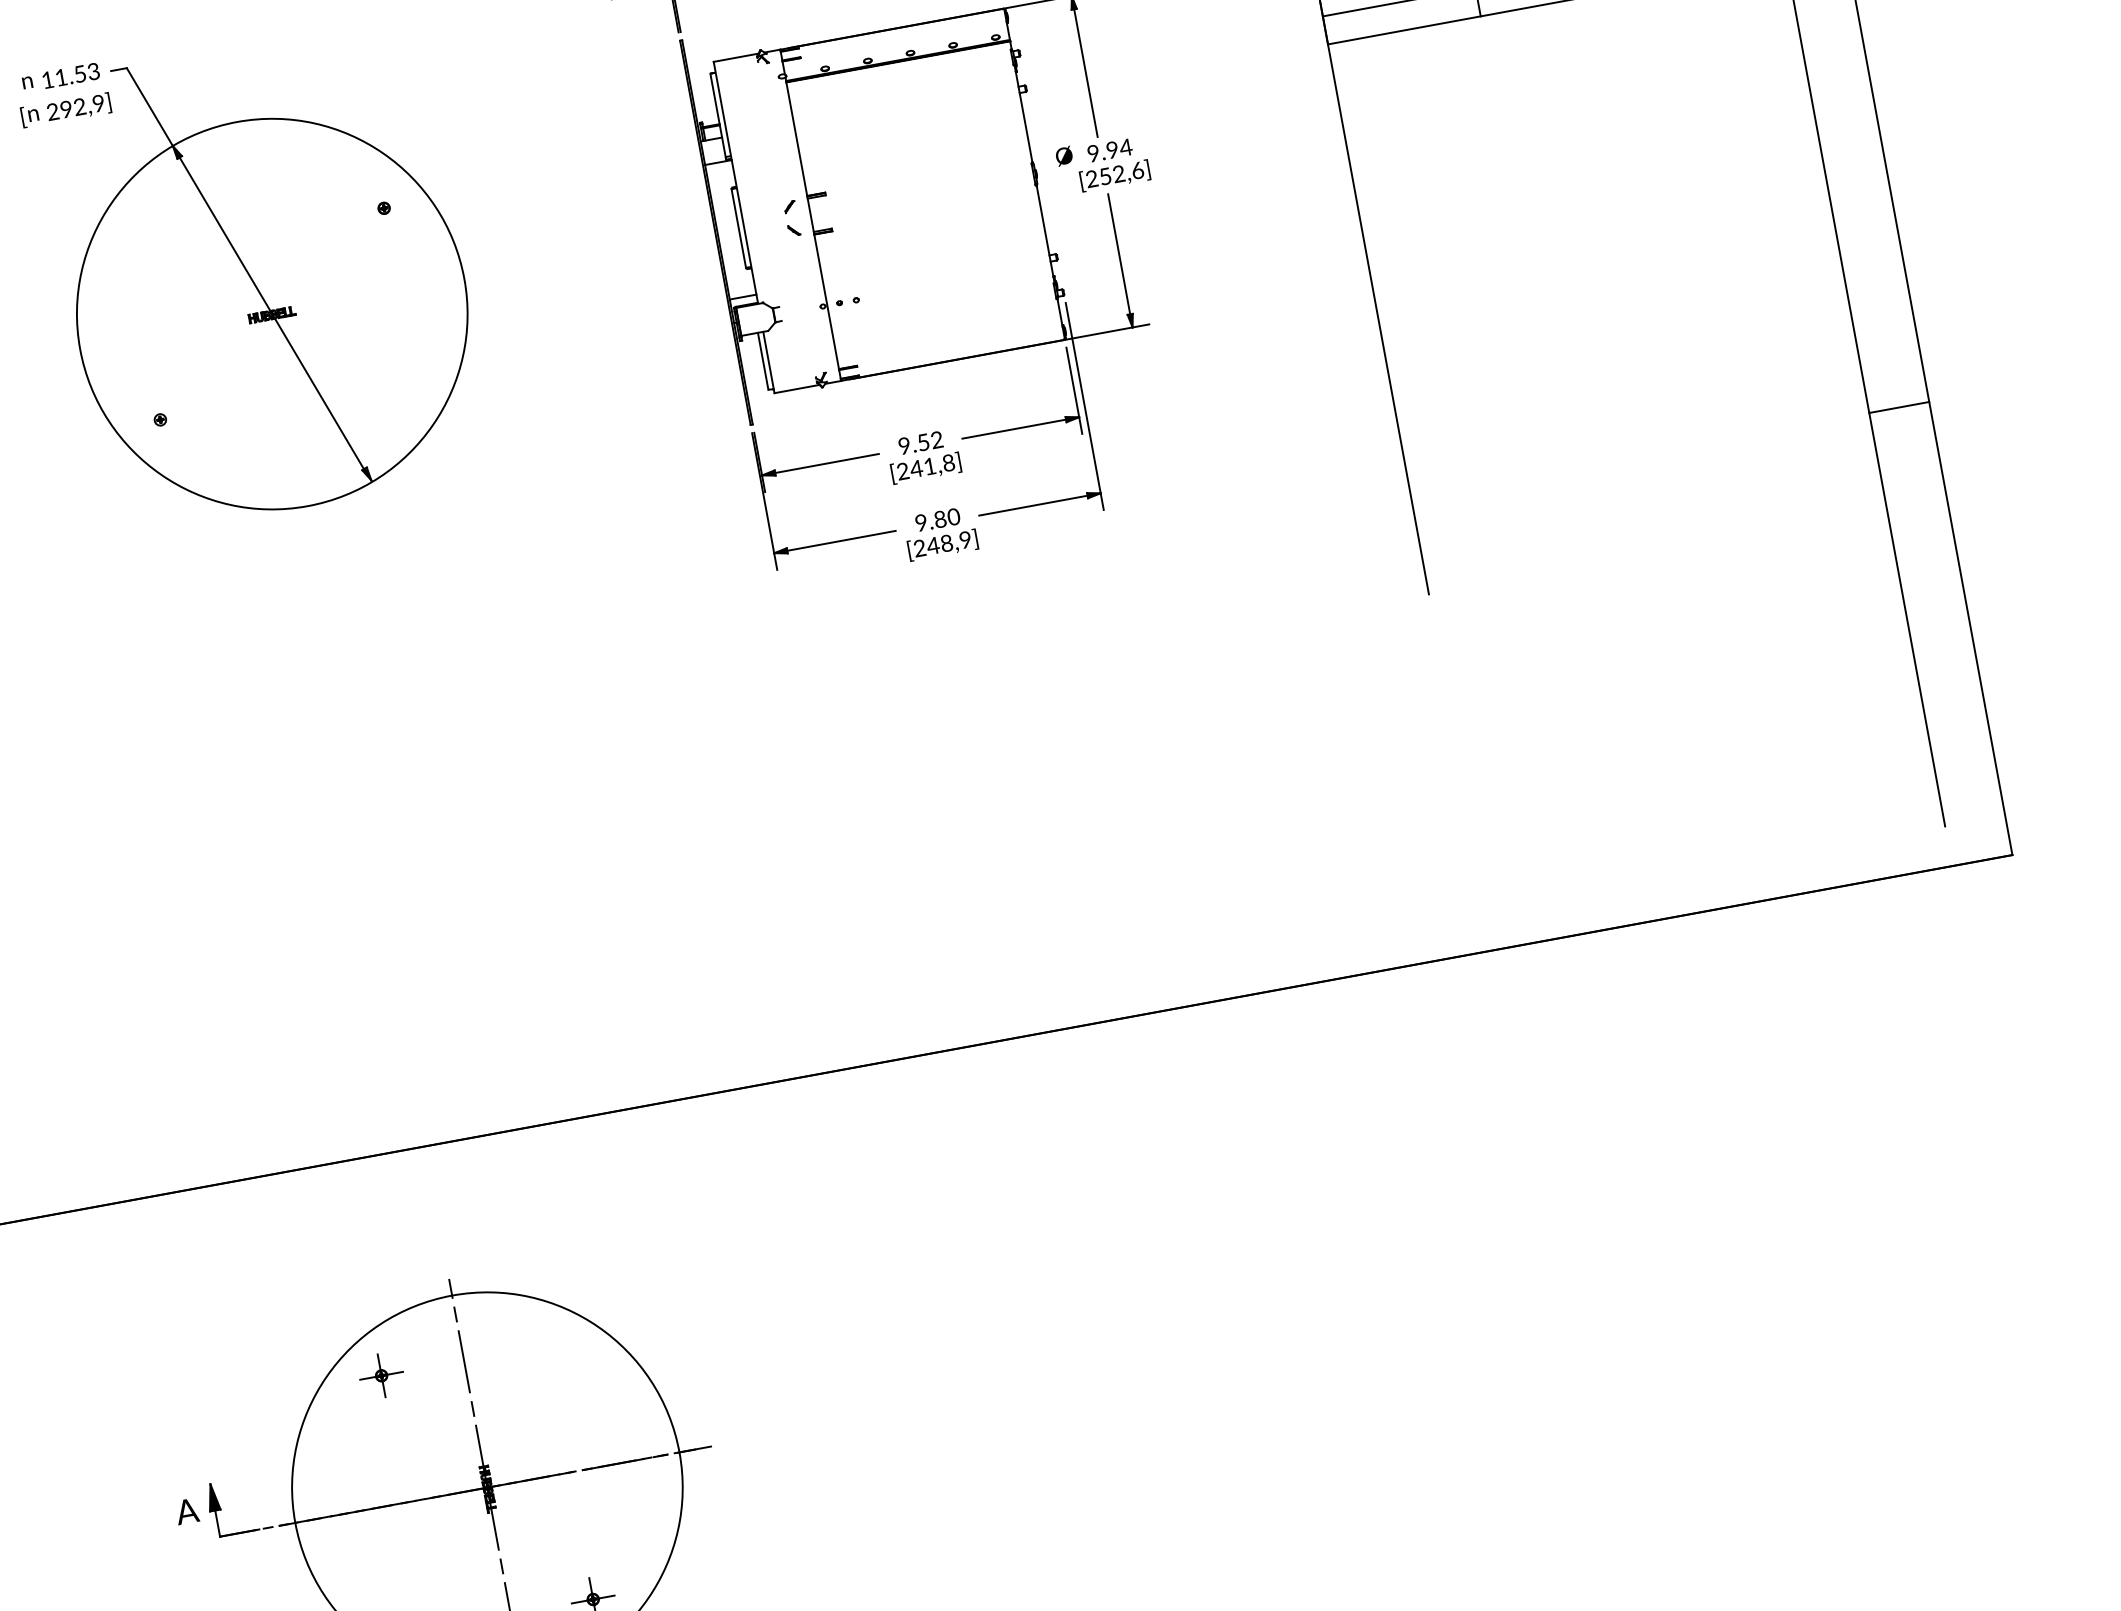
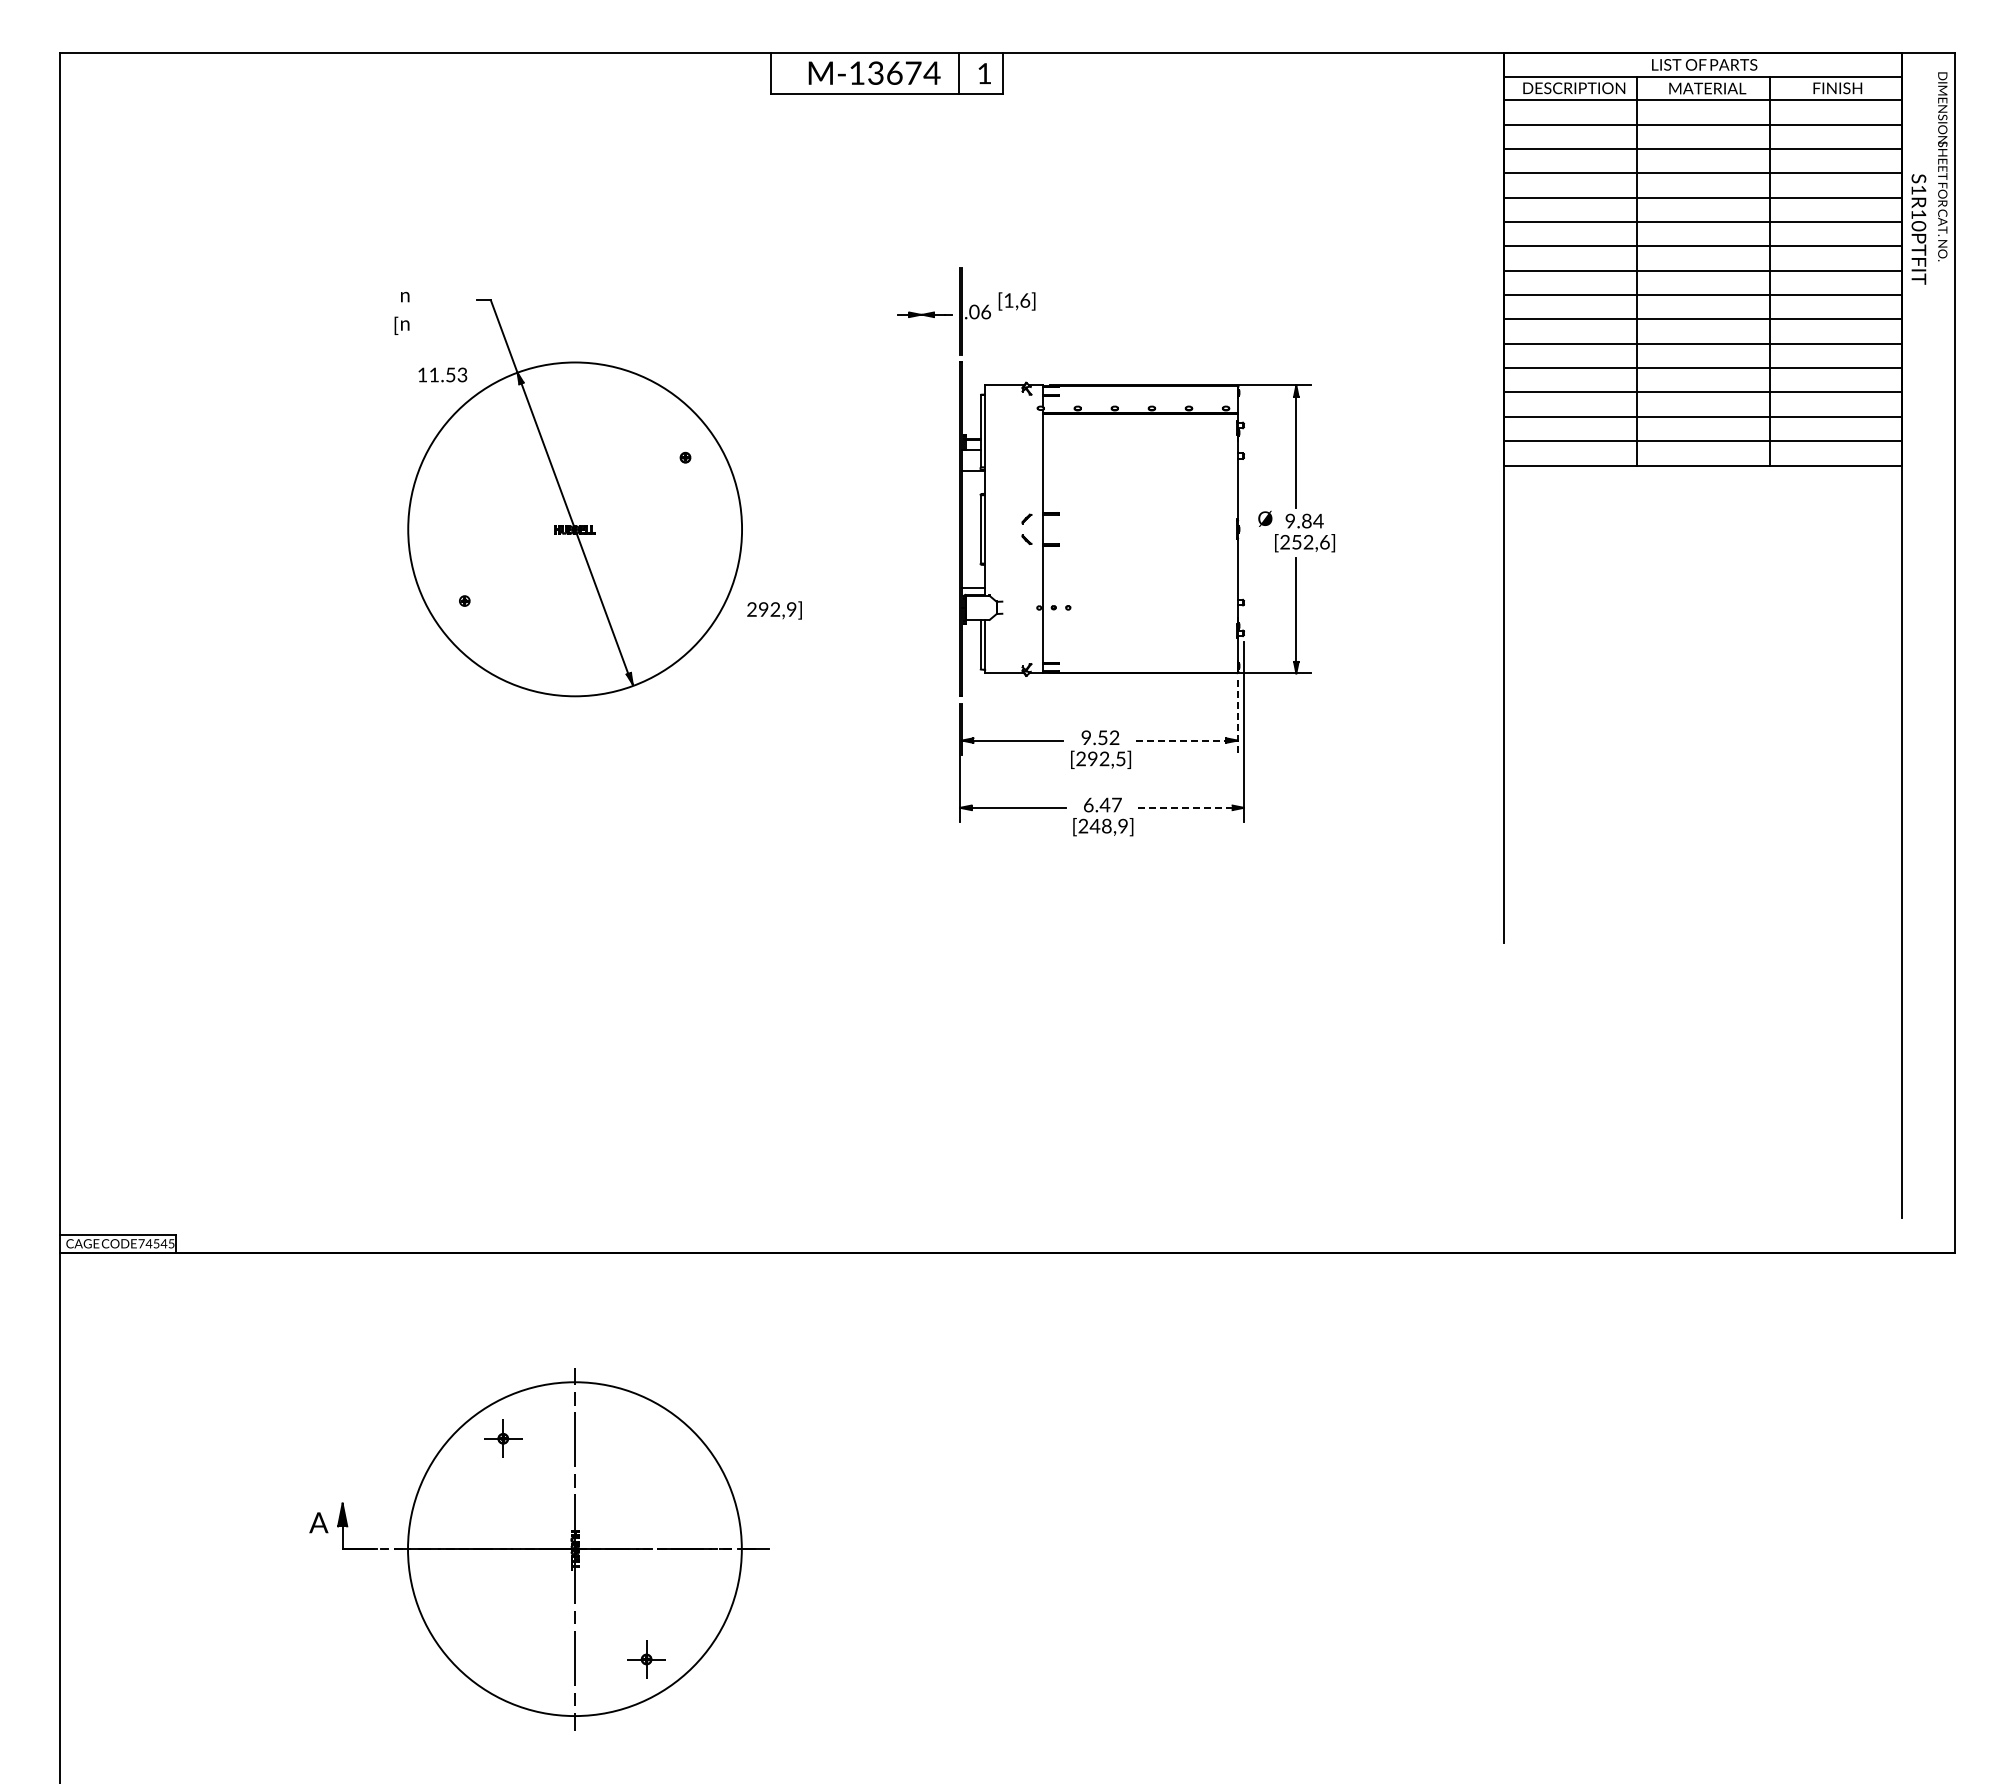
text: (70, 75) -> (442, 374), moved
text: (79, 108) -> (774, 610), moved
text: (1112, 150) -> (1306, 521), 9.94 -> 9.84
line: (1074, 391) -> (1237, 718), solid -> dashed
line: (1899, 407) -> (1928, 858), removed
line: (1014, 428) -> (1181, 740), solid -> dashed
text: (932, 465) -> (1106, 758), [241,8] -> [292,5]
line: (1033, 505) -> (1185, 807), solid -> dashed
text: (938, 519) -> (1103, 804), 9.80 -> 6.47

